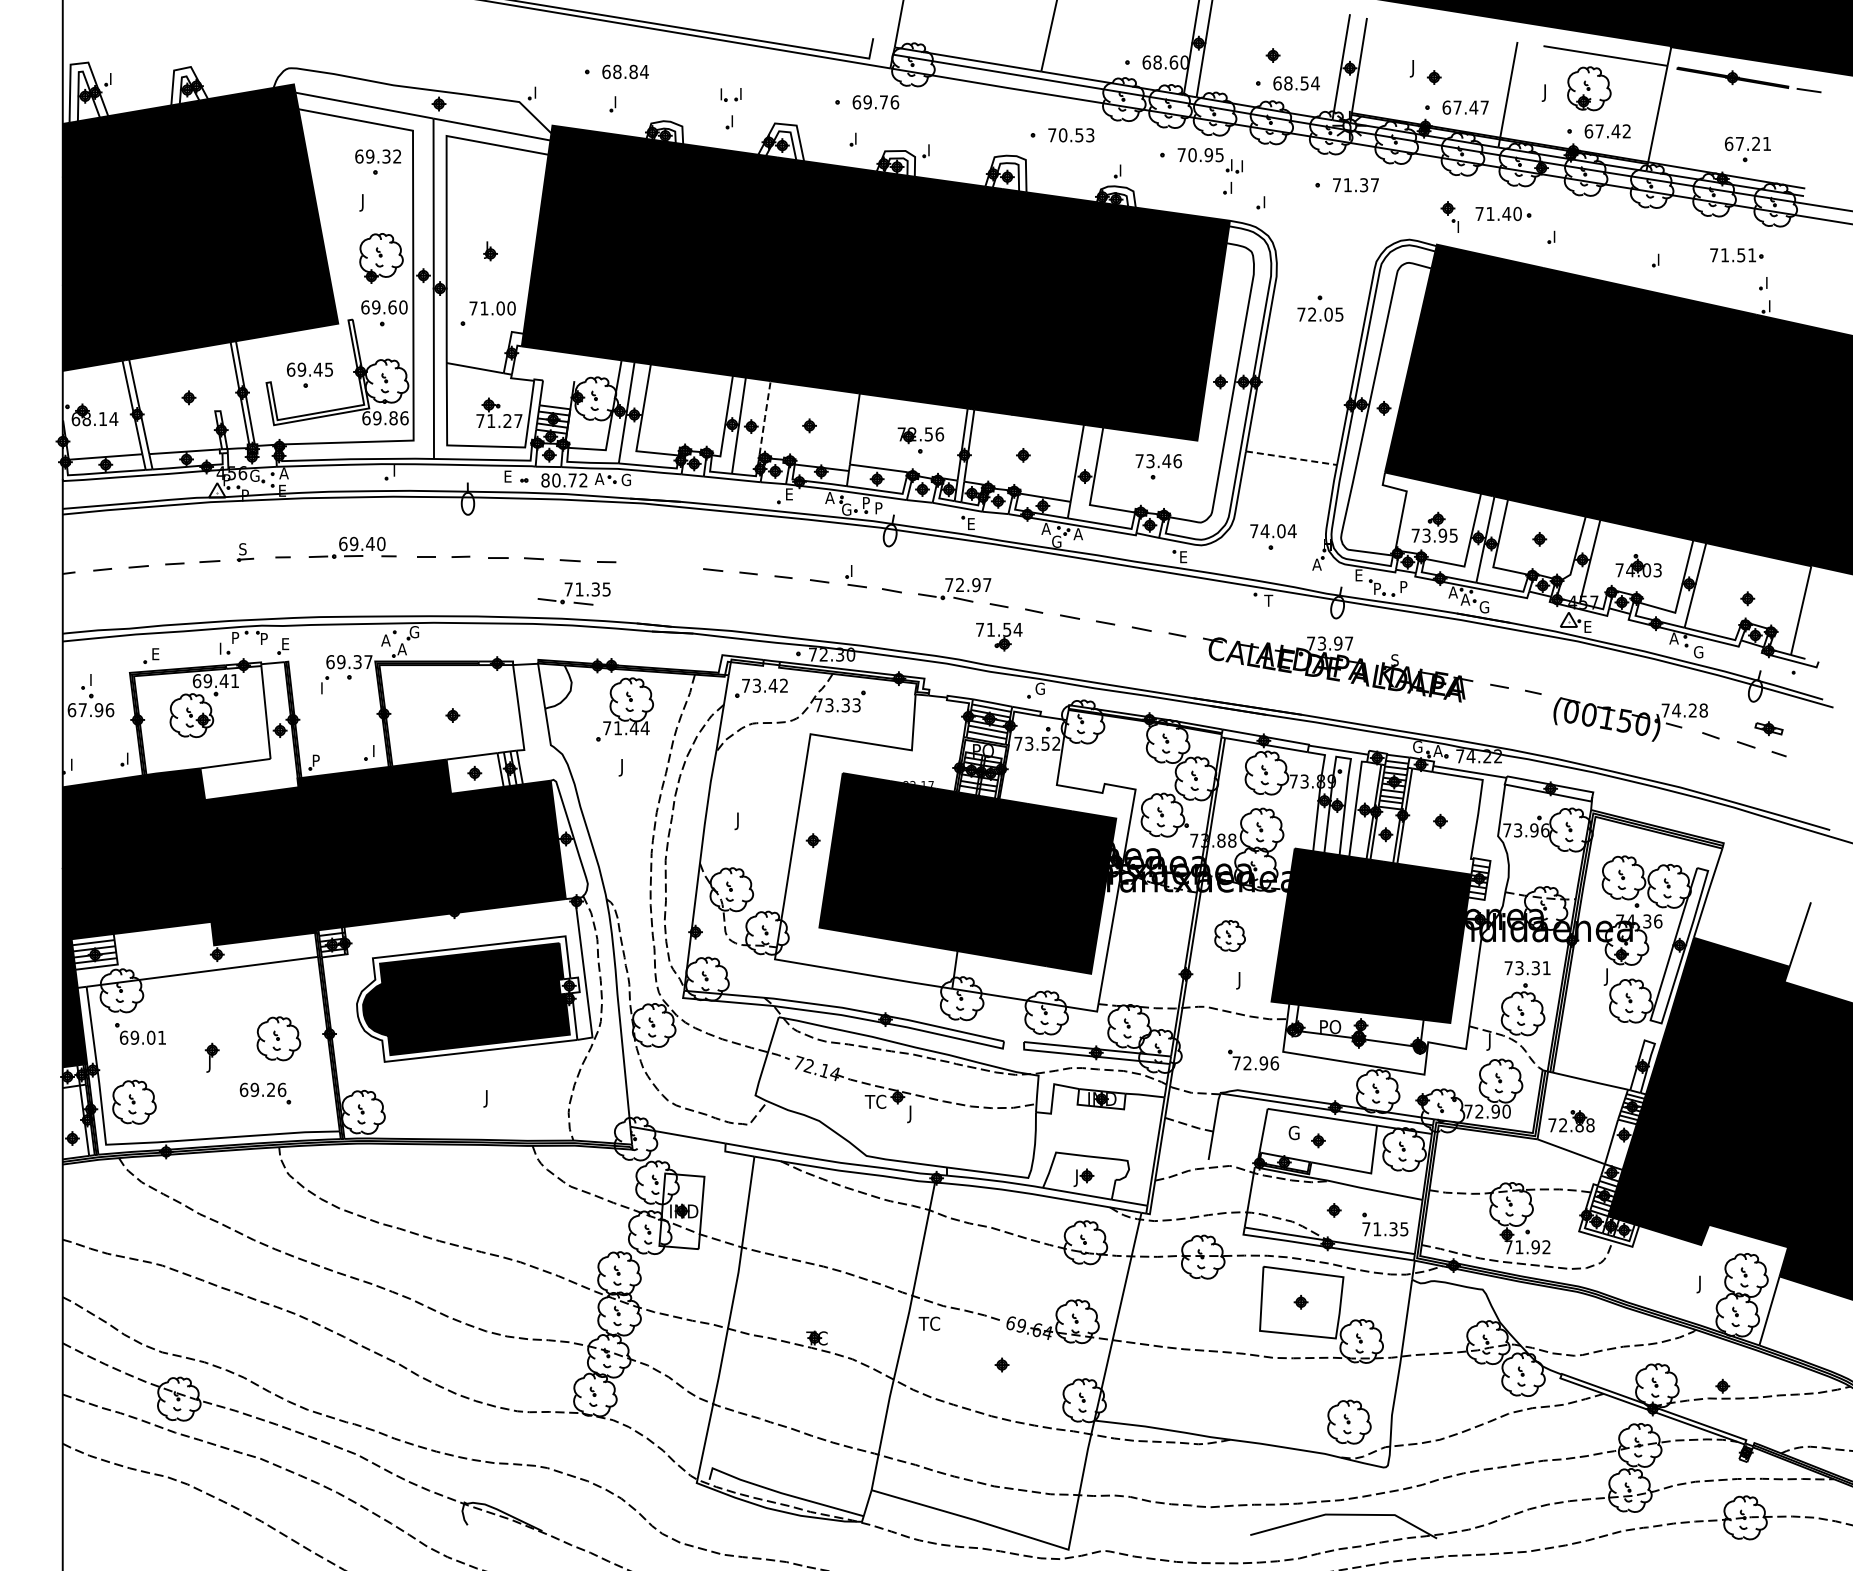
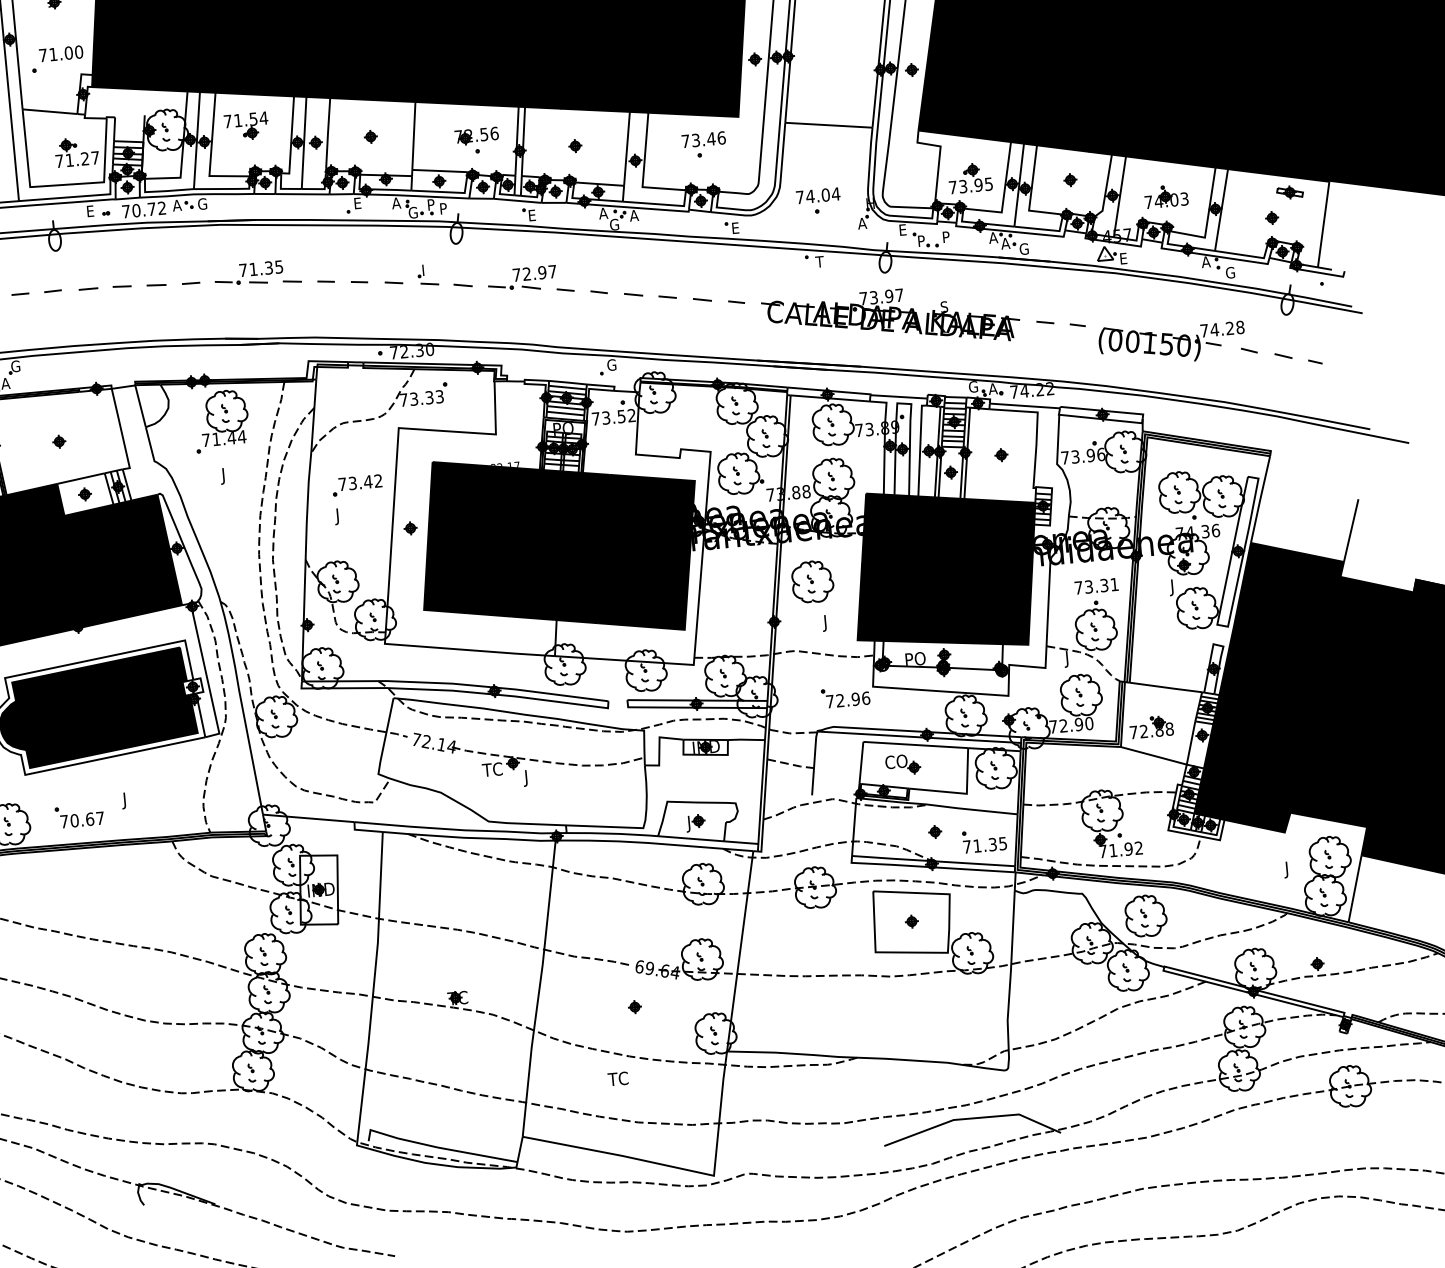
line: (764, 417) -> (327, 132), dashed -> solid
line: (1291, 458) -> (828, 125), dashed -> solid
text: (545, 480) -> (126, 211), 80.72 -> 70.72
part: (573, 593) -> (248, 273), moved
part: (999, 637) -> (246, 127), moved
part: (761, 687) -> (357, 484), moved
part: (1768, 728) -> (1289, 192), moved
part: (1229, 935) -> (812, 581), size x1.43
part: (437, 1110) -> (79, 816), added
text: (1303, 1132) -> (899, 761), G -> CO
text: (929, 1323) -> (618, 1078), moved
part: (1349, 1421) -> (1146, 915), moved

